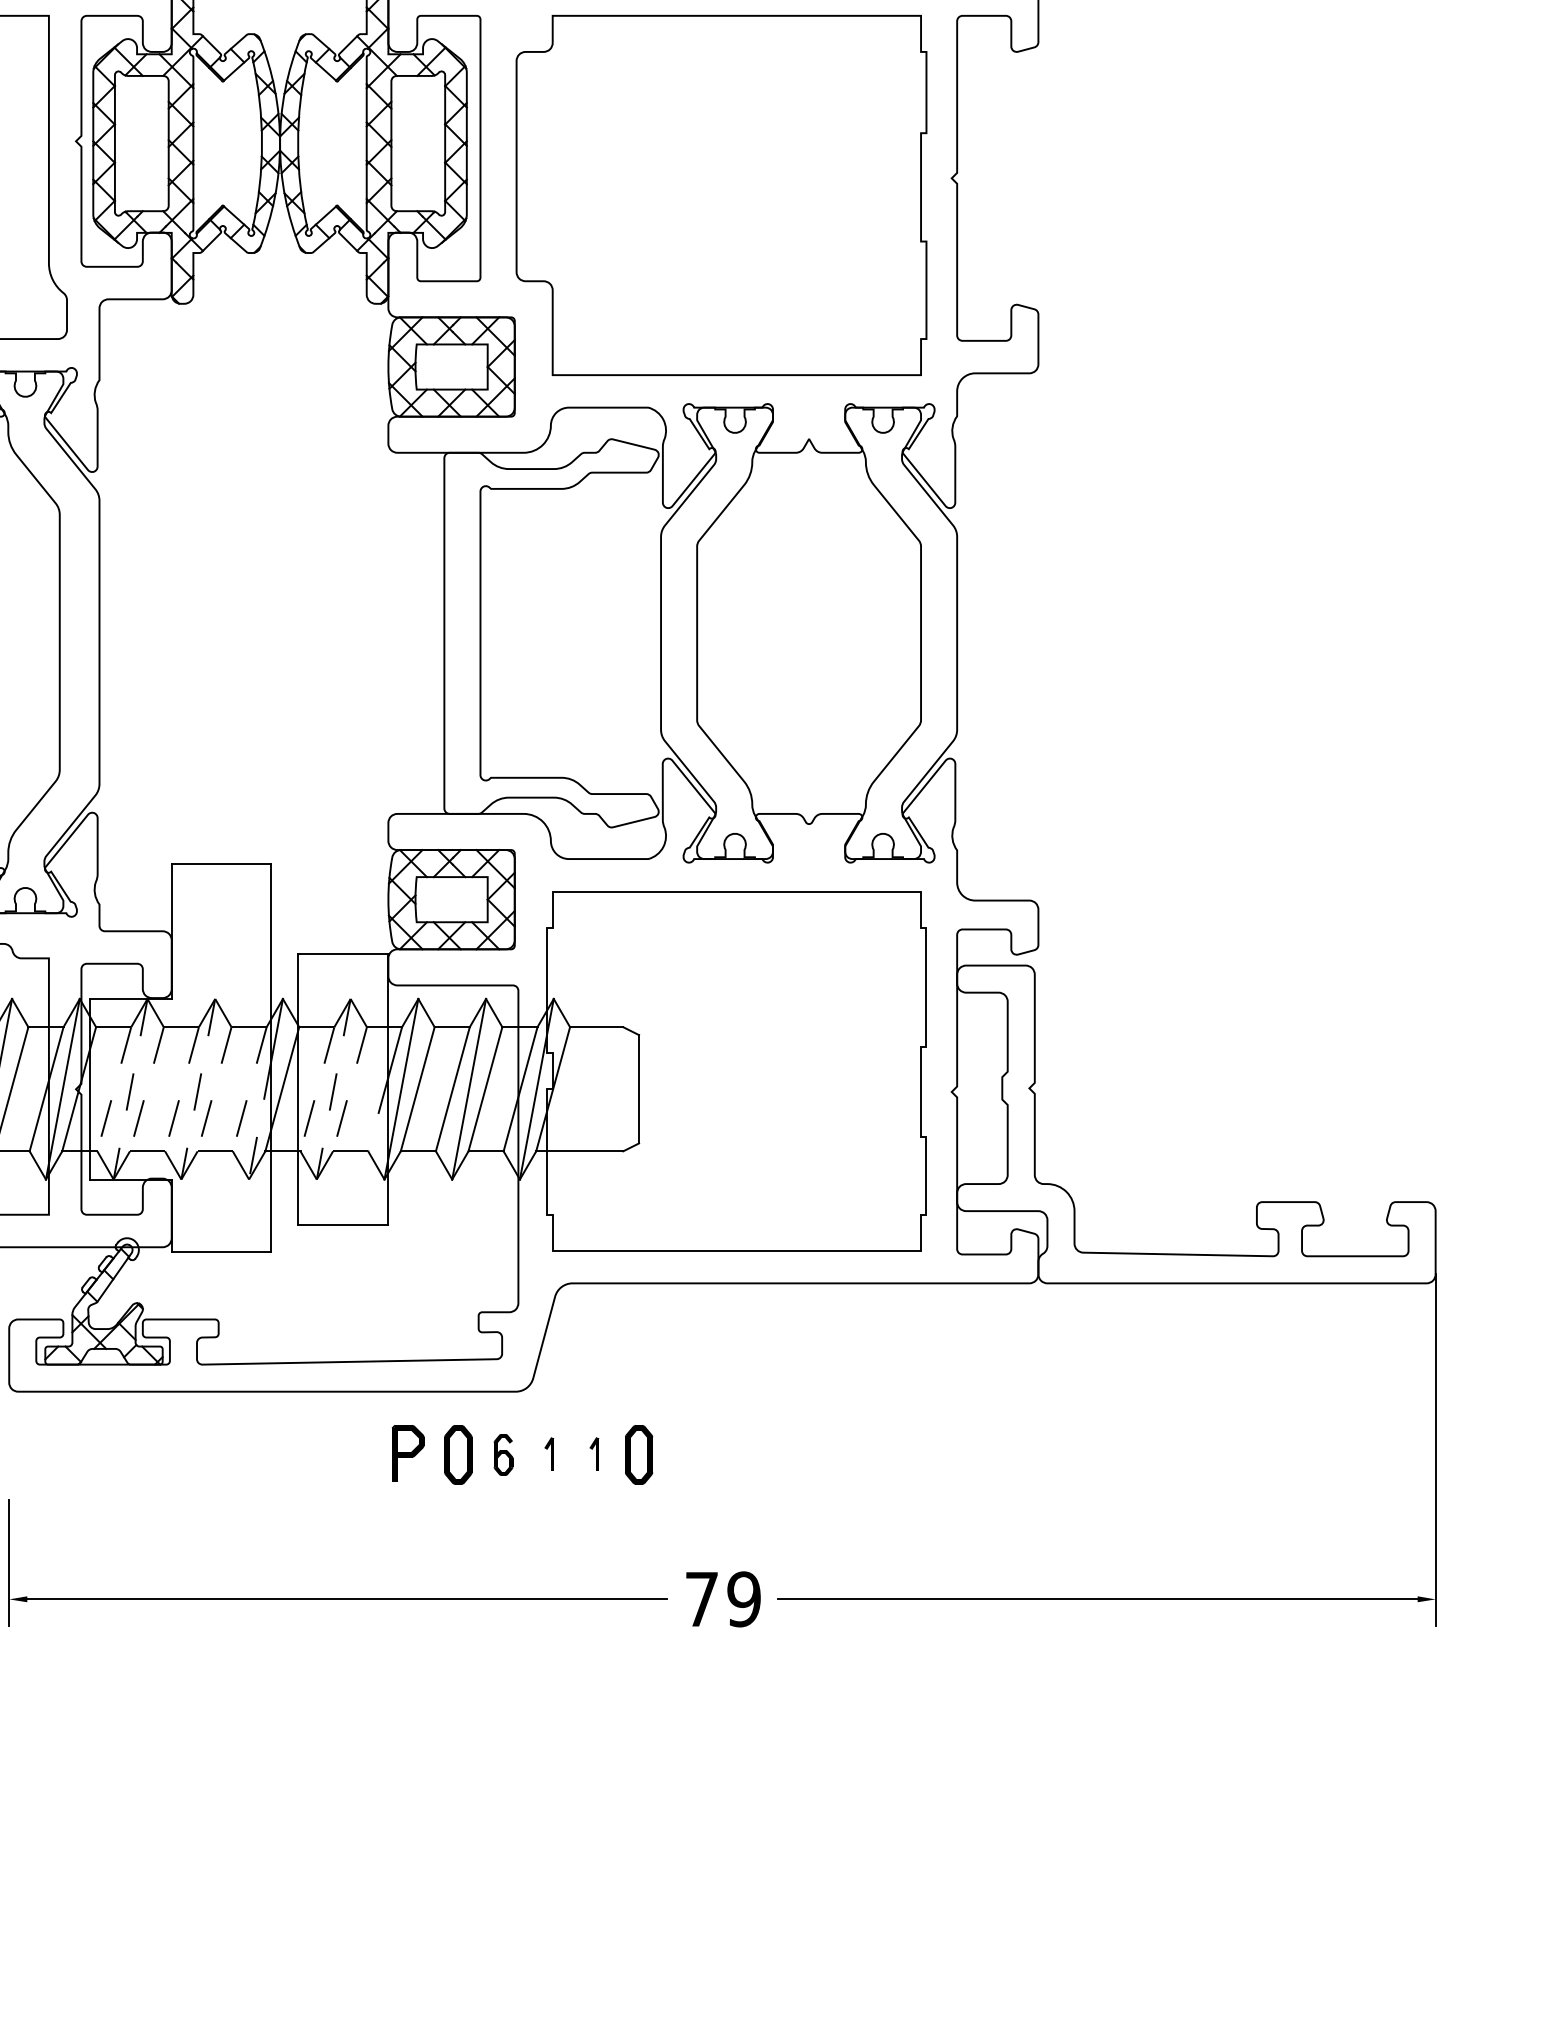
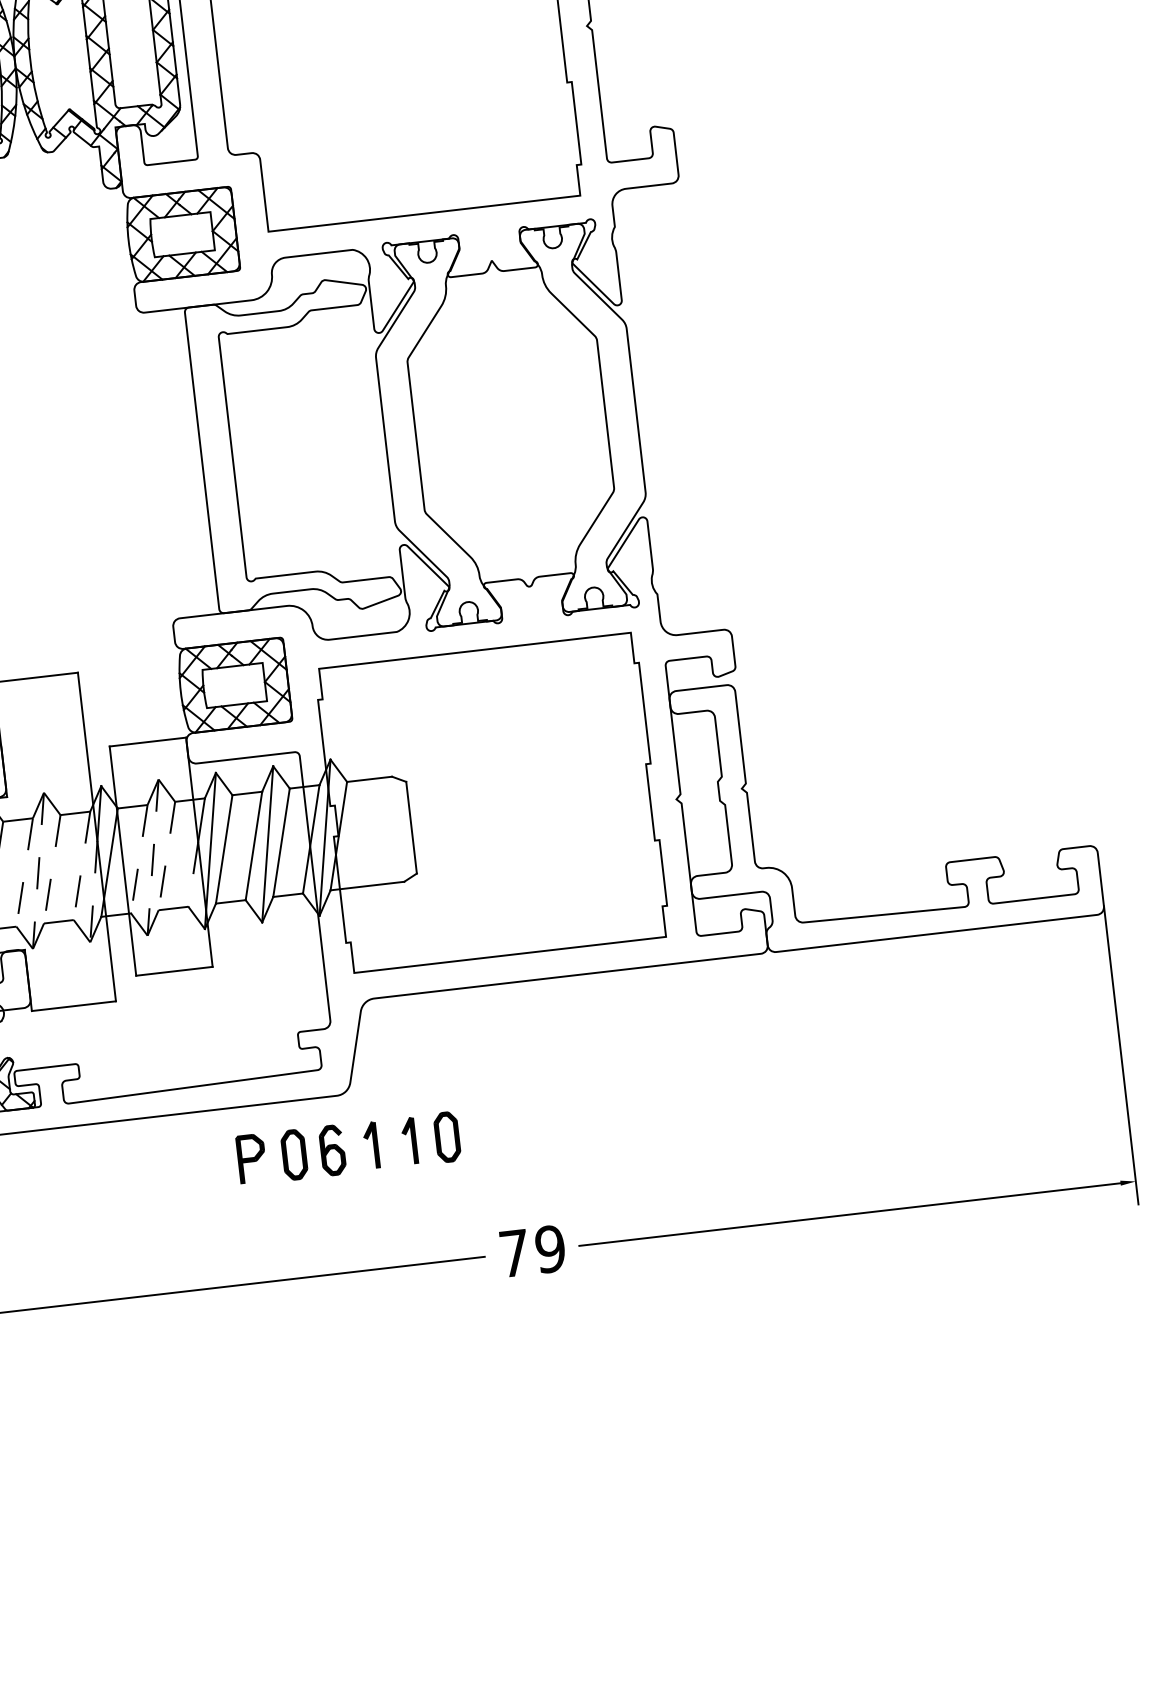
part: (549, 1453) -> (371, 1144), size x1.67
part: (594, 1453) -> (409, 1140), size x1.67
part: (503, 1454) -> (332, 1150), size x1.43

